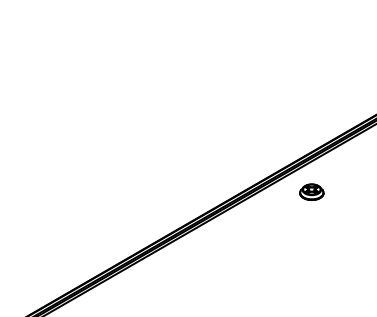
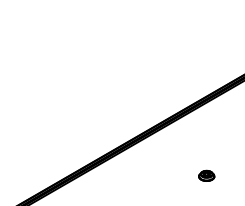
part: (311, 191) -> (206, 175), moved

